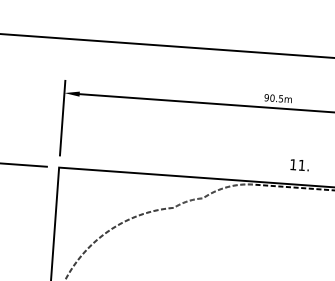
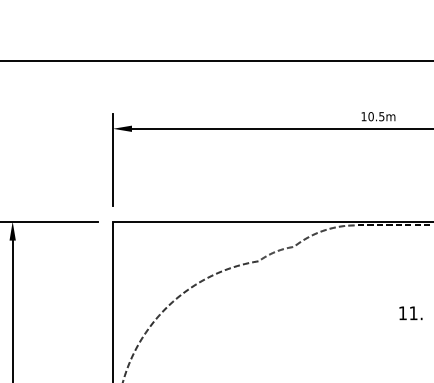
text: (266, 97) -> (363, 116), 90.5m -> 10.5m
text: (299, 165) -> (410, 313), moved

